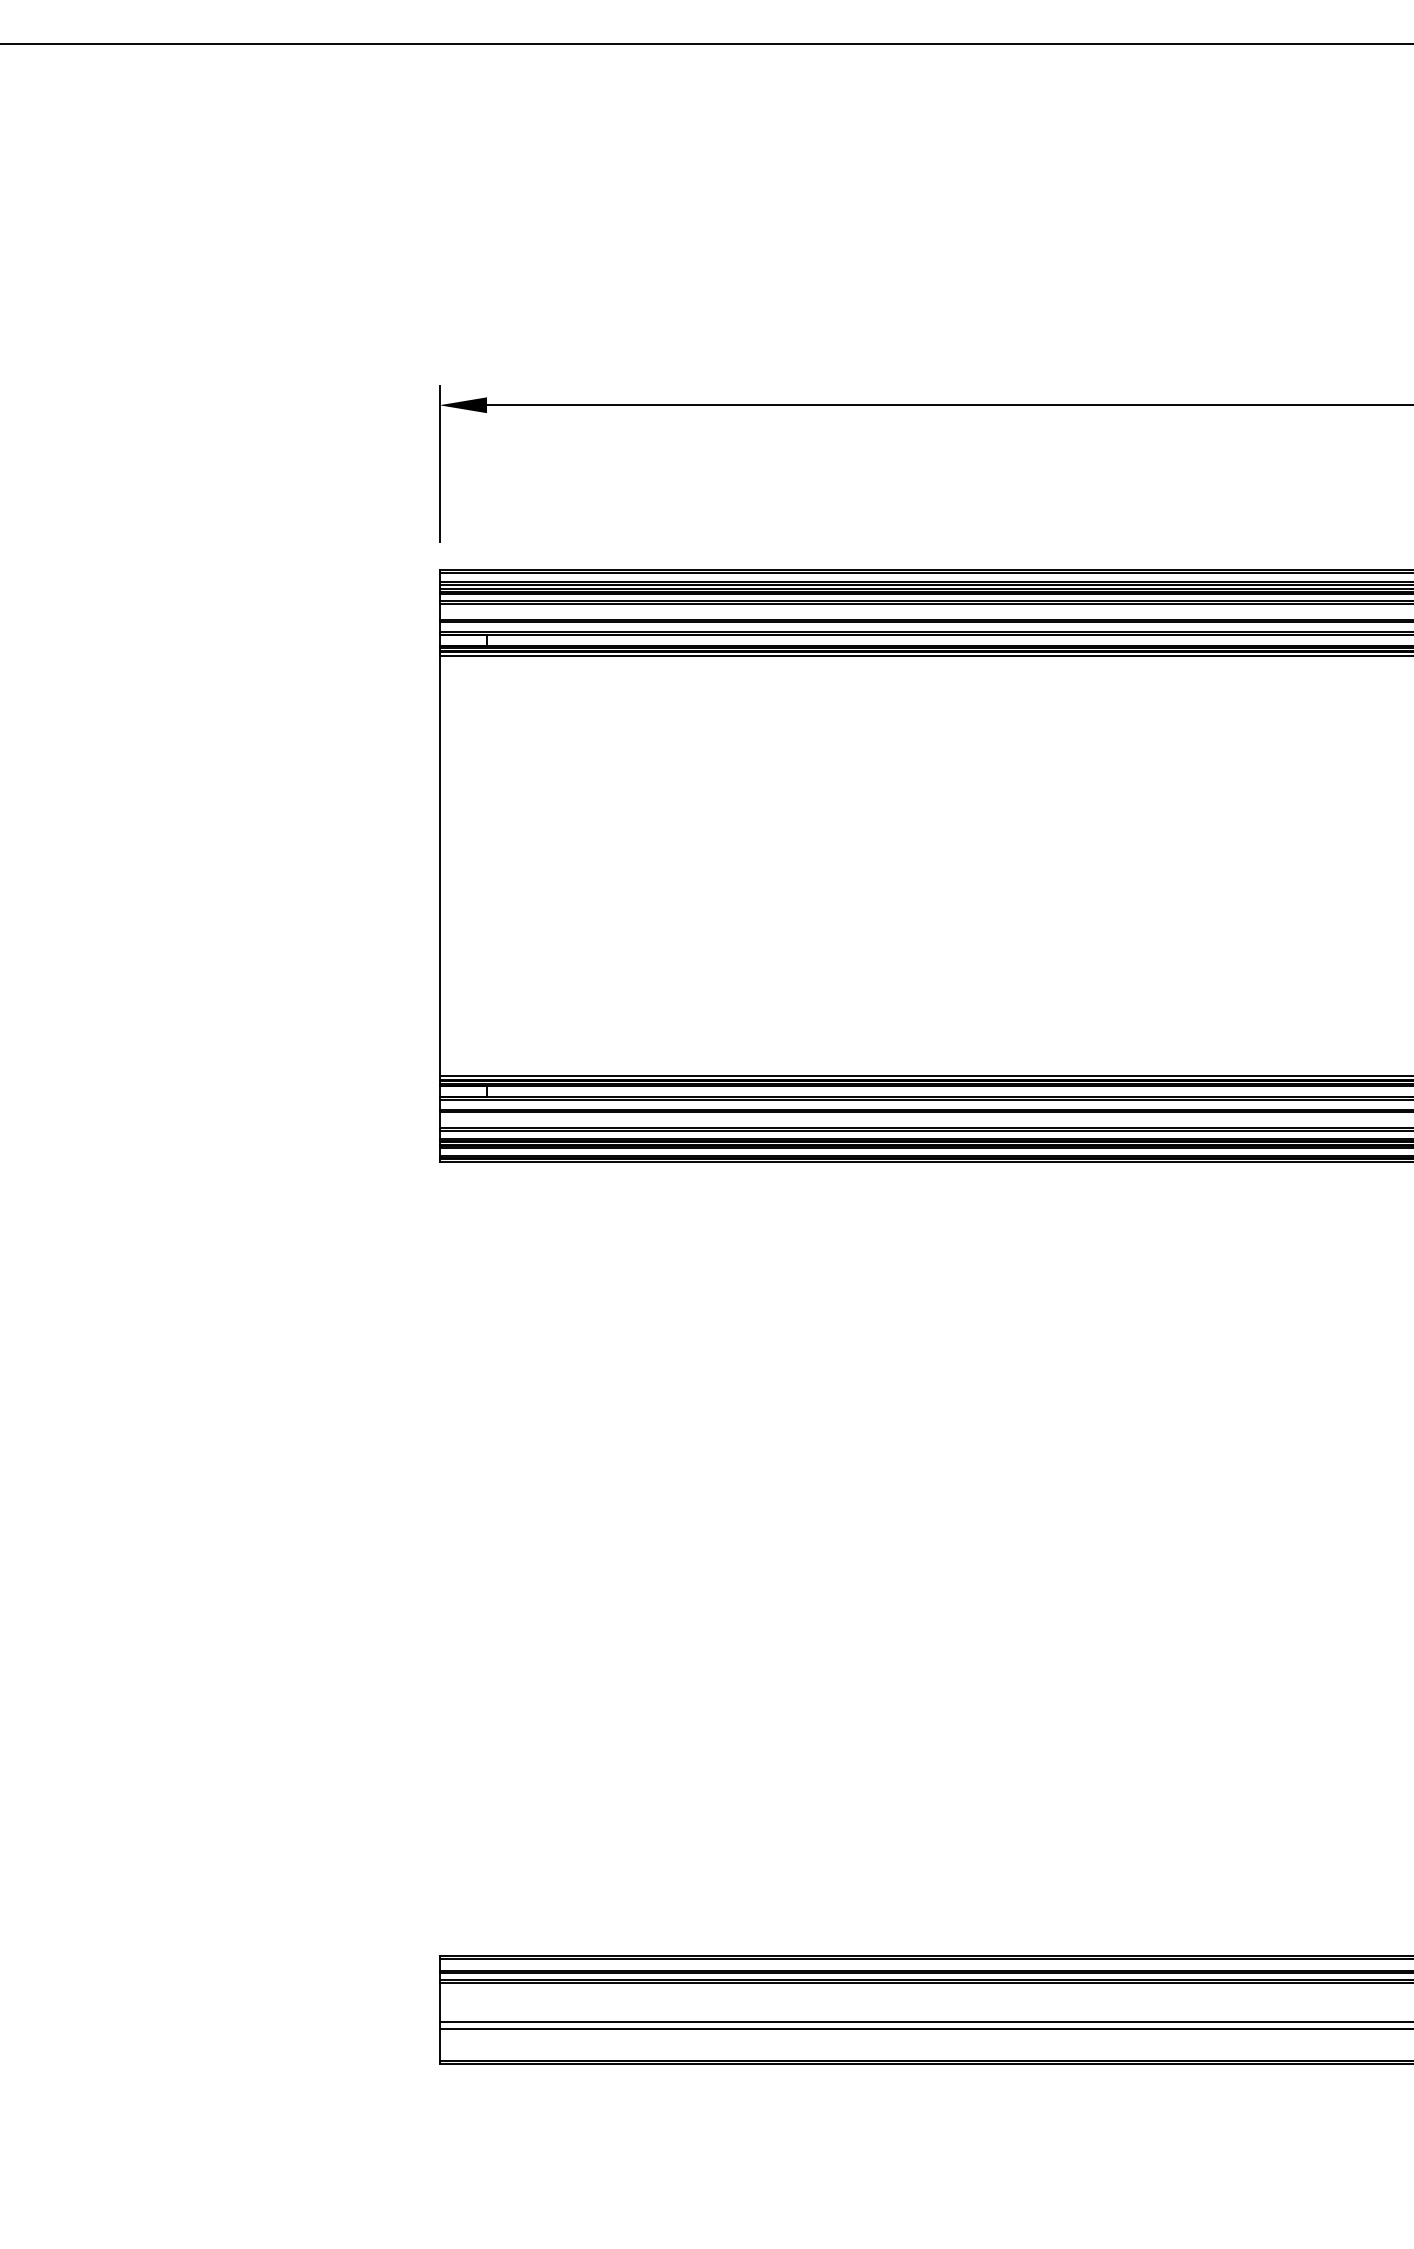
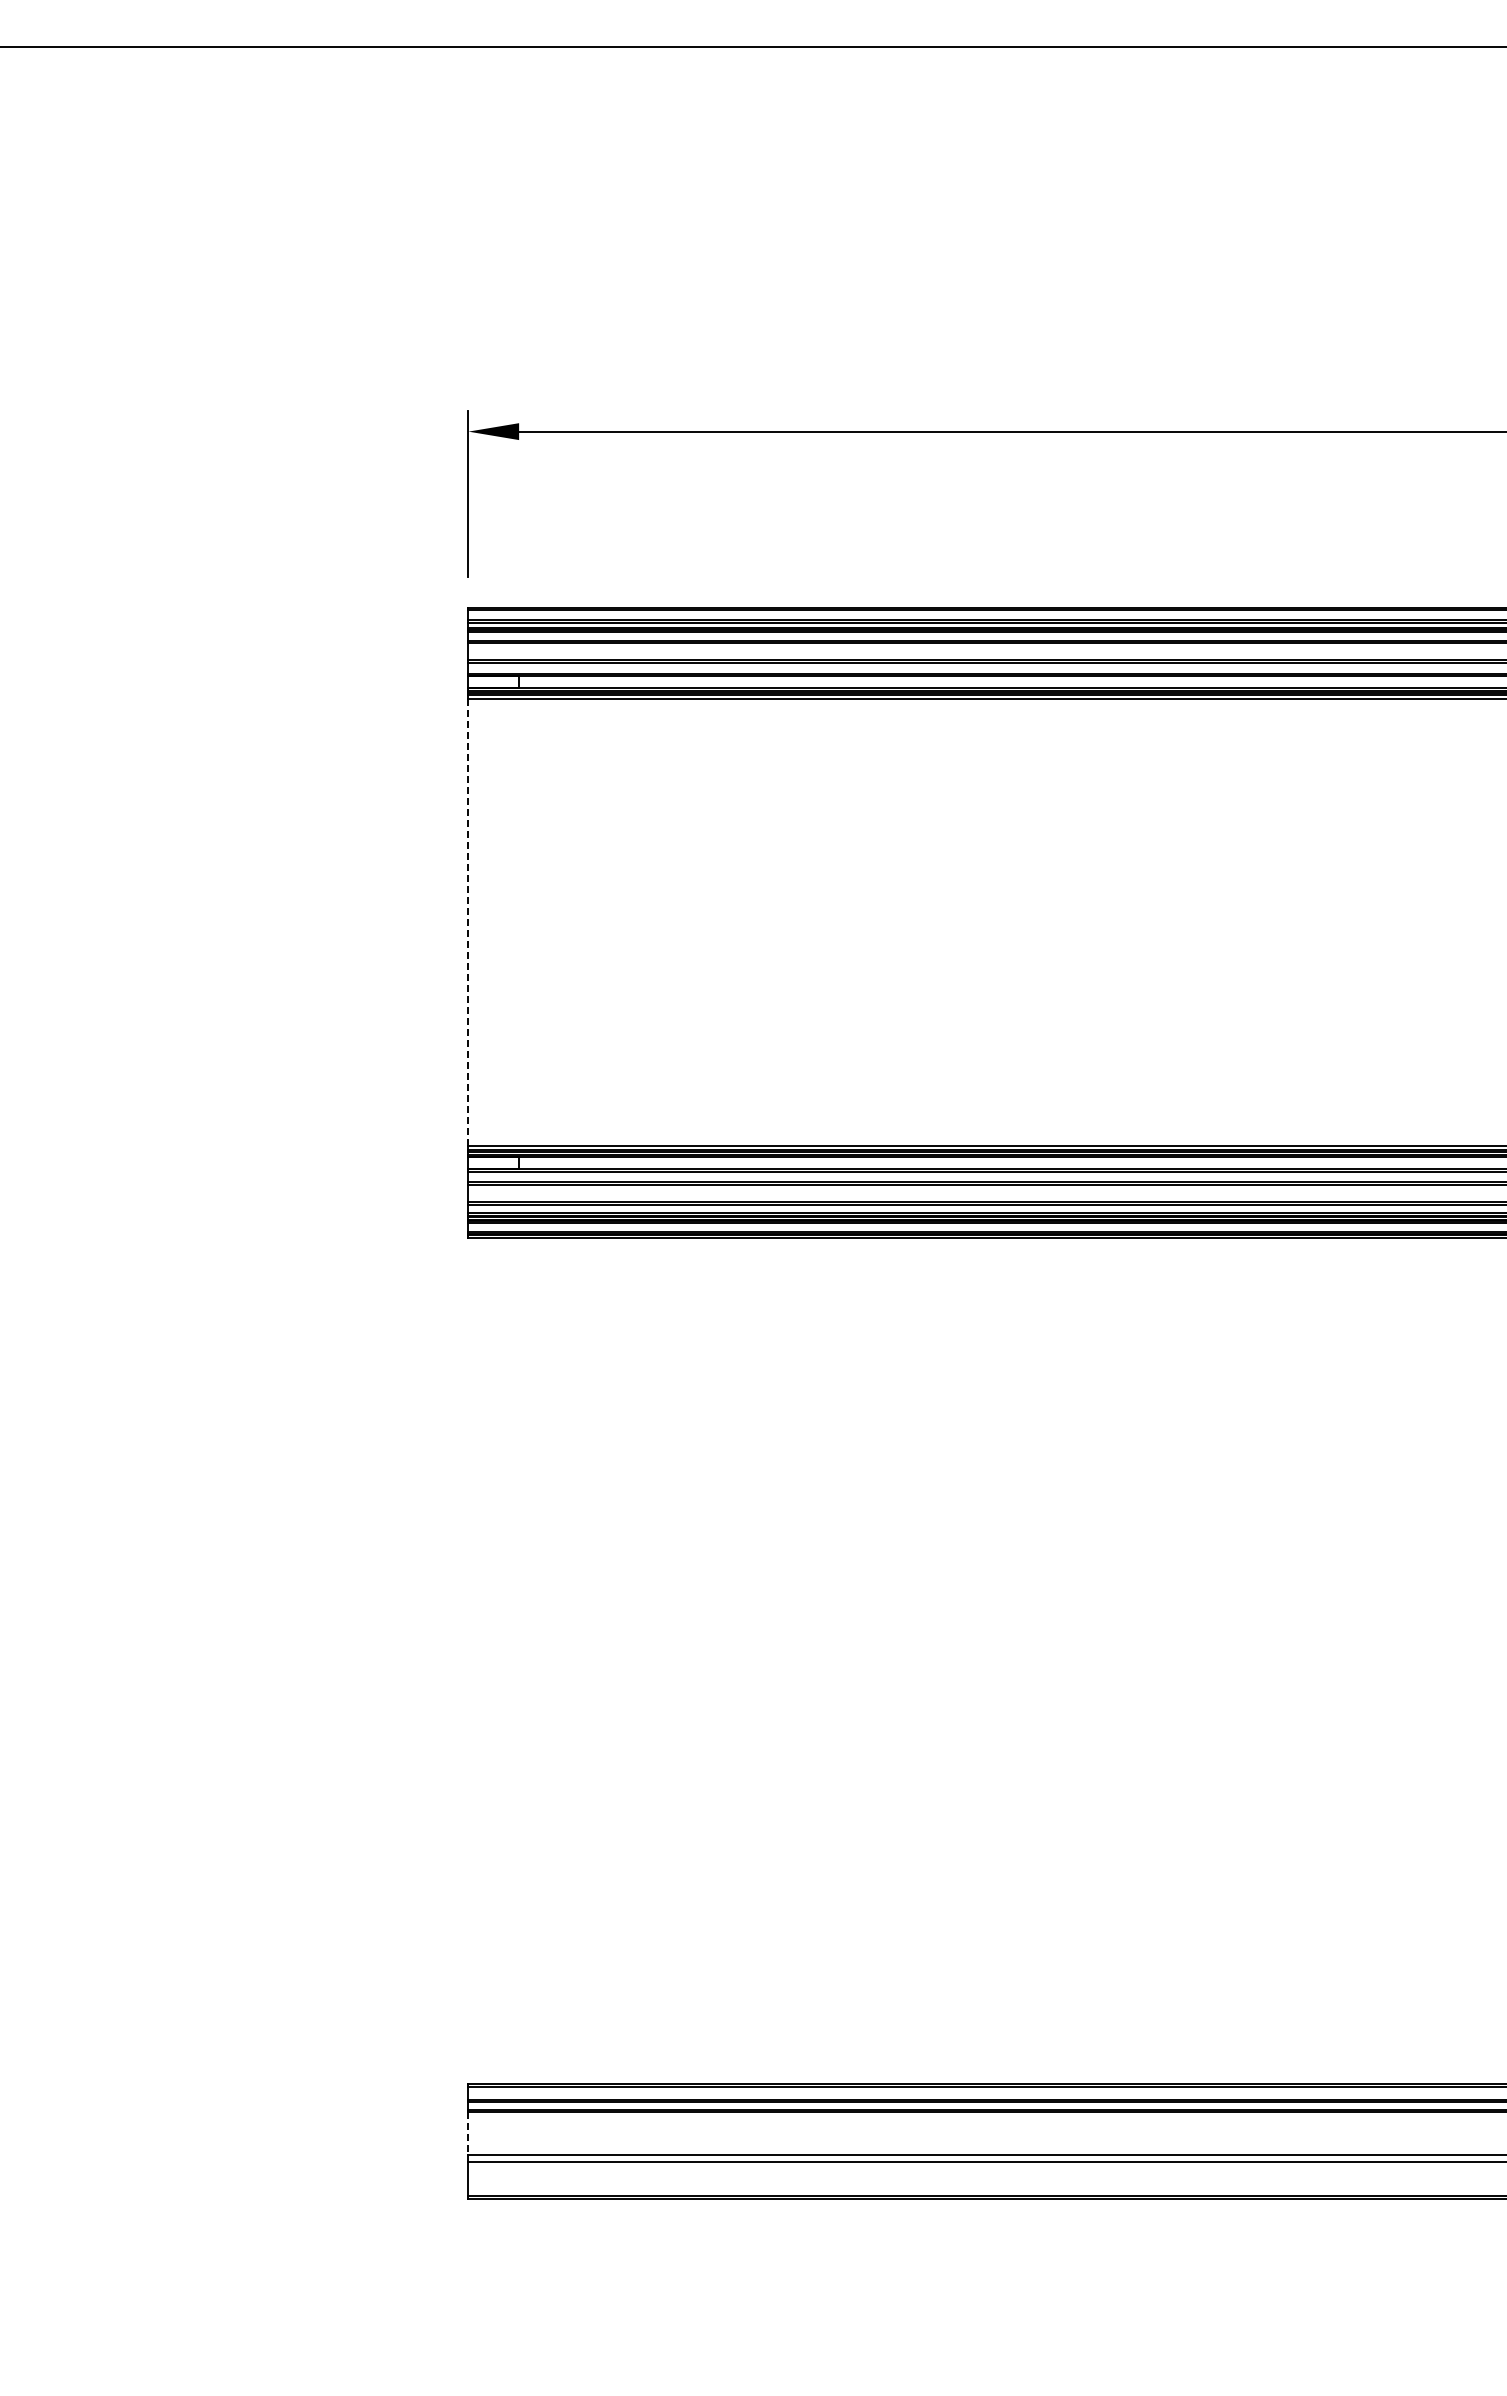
line: (439, 866) -> (468, 923), solid -> dashed
line: (439, 2002) -> (468, 2133), solid -> dashed

